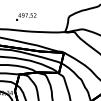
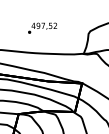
text: (26, 16) -> (43, 27), moved

